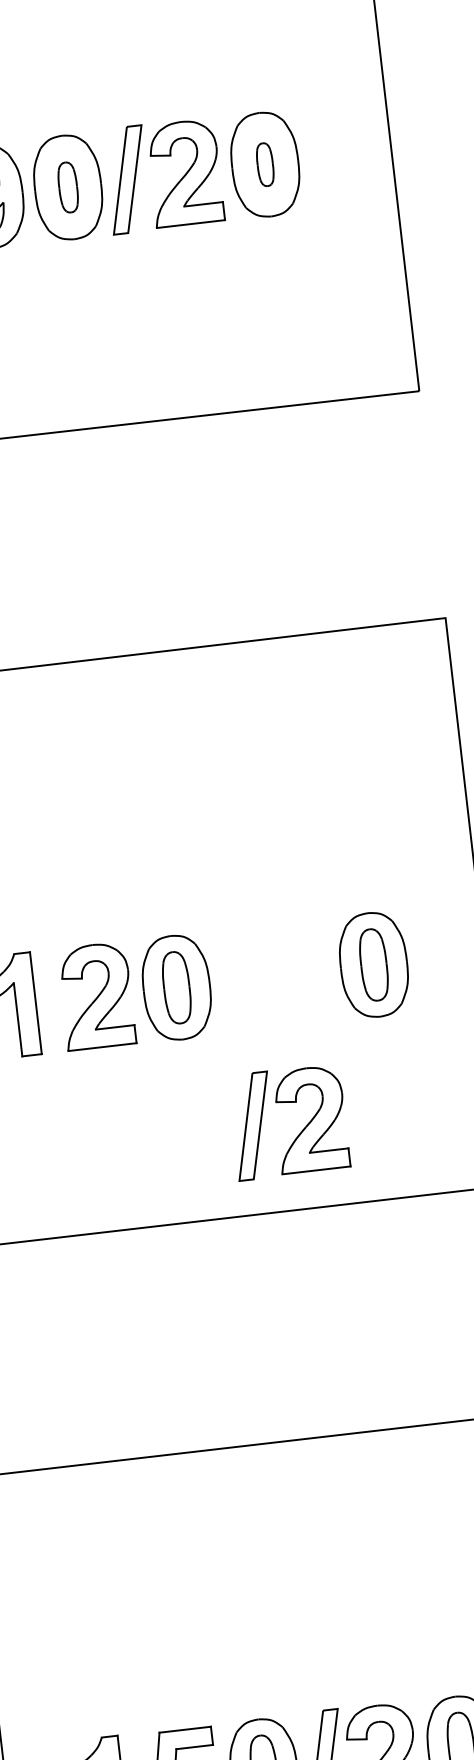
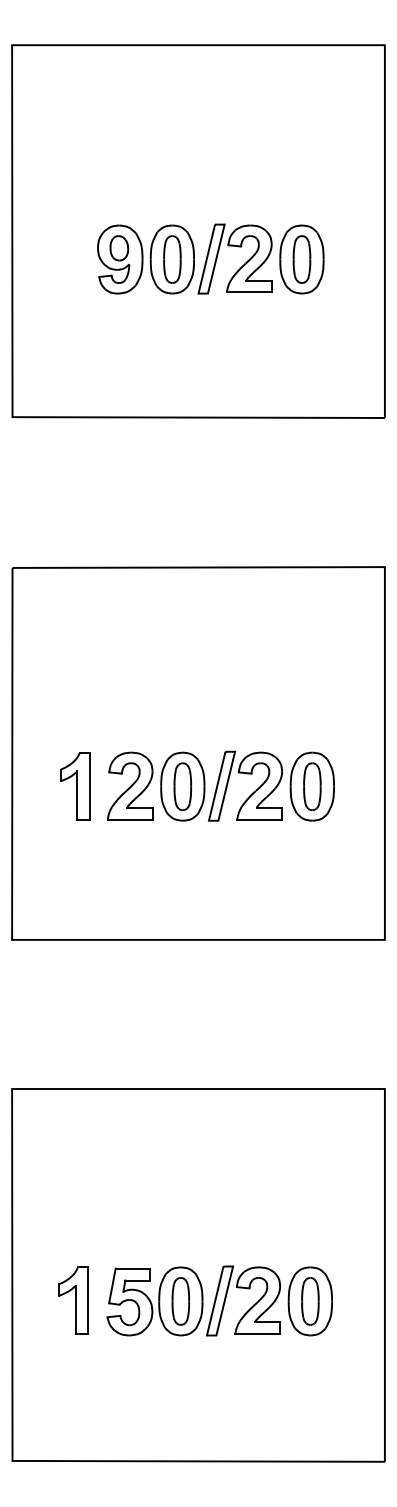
part: (264, 164) -> (301, 259), size x1.67
part: (68, 187) -> (172, 259), size x1.43
part: (300, 1130) -> (252, 792), moved

